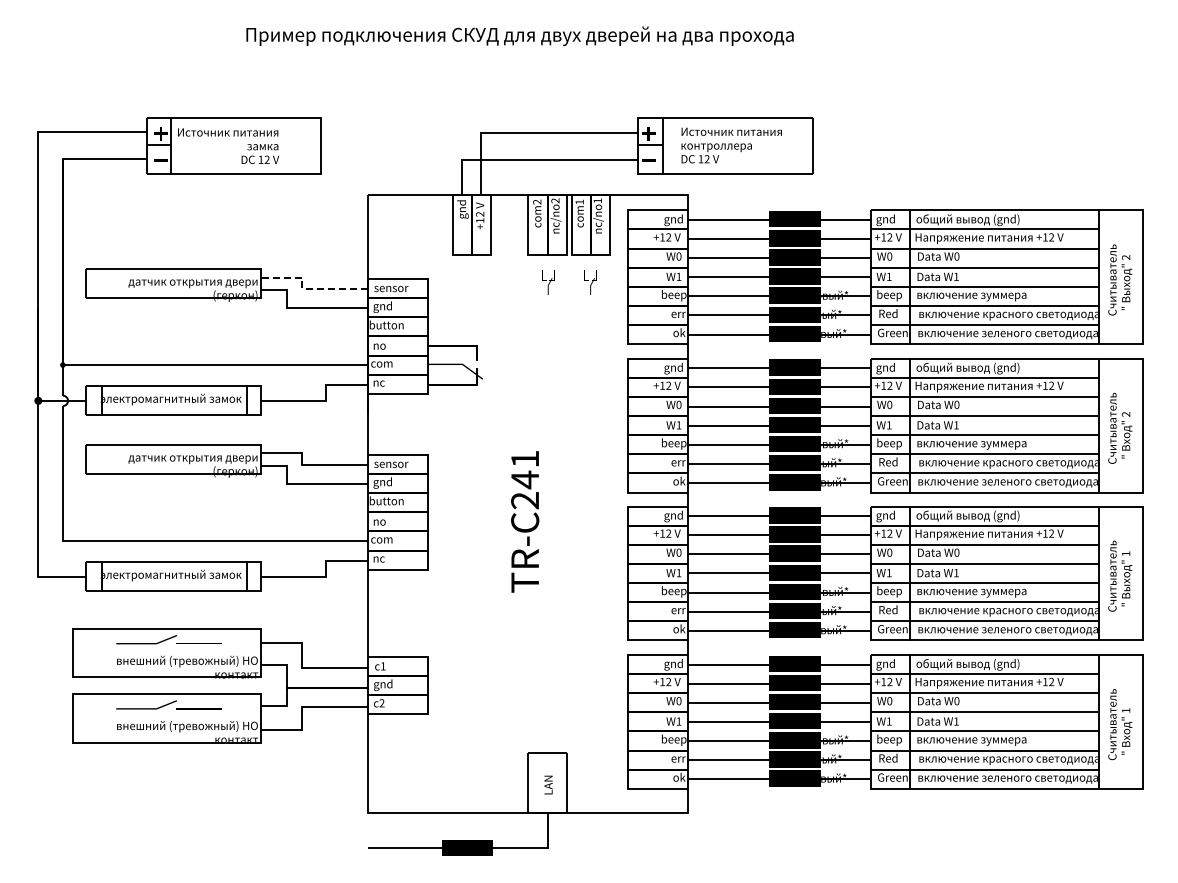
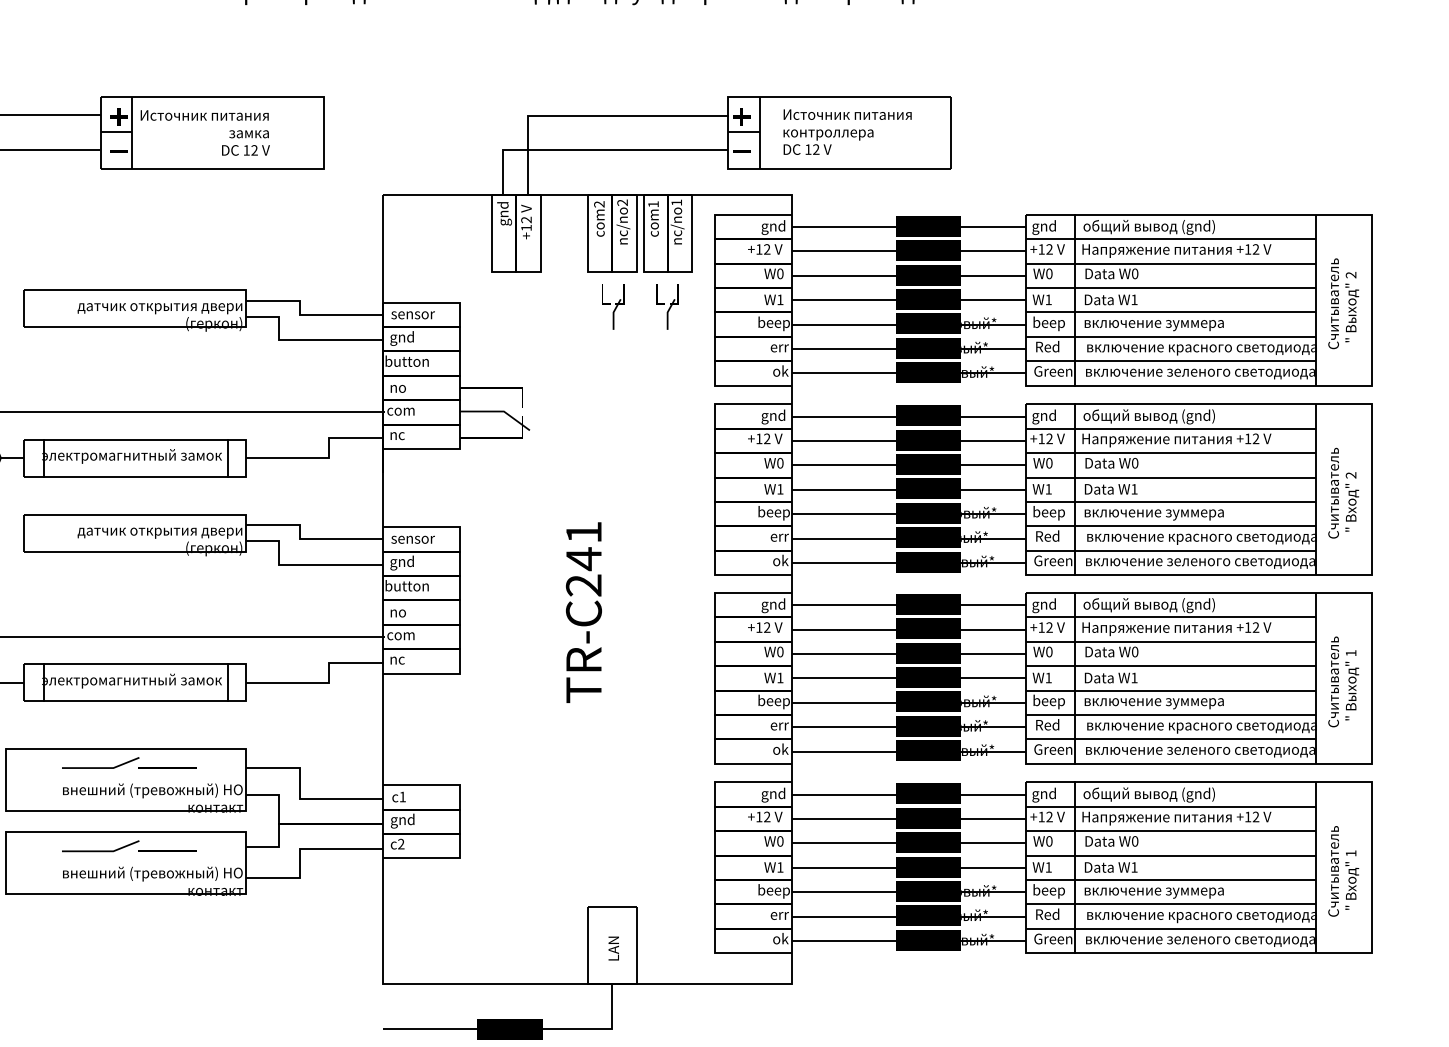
part: (547, 282) -> (612, 306), size x1.43
part: (590, 282) -> (667, 306), size x1.43
line: (307, 288) -> (306, 314), dashed -> solid

